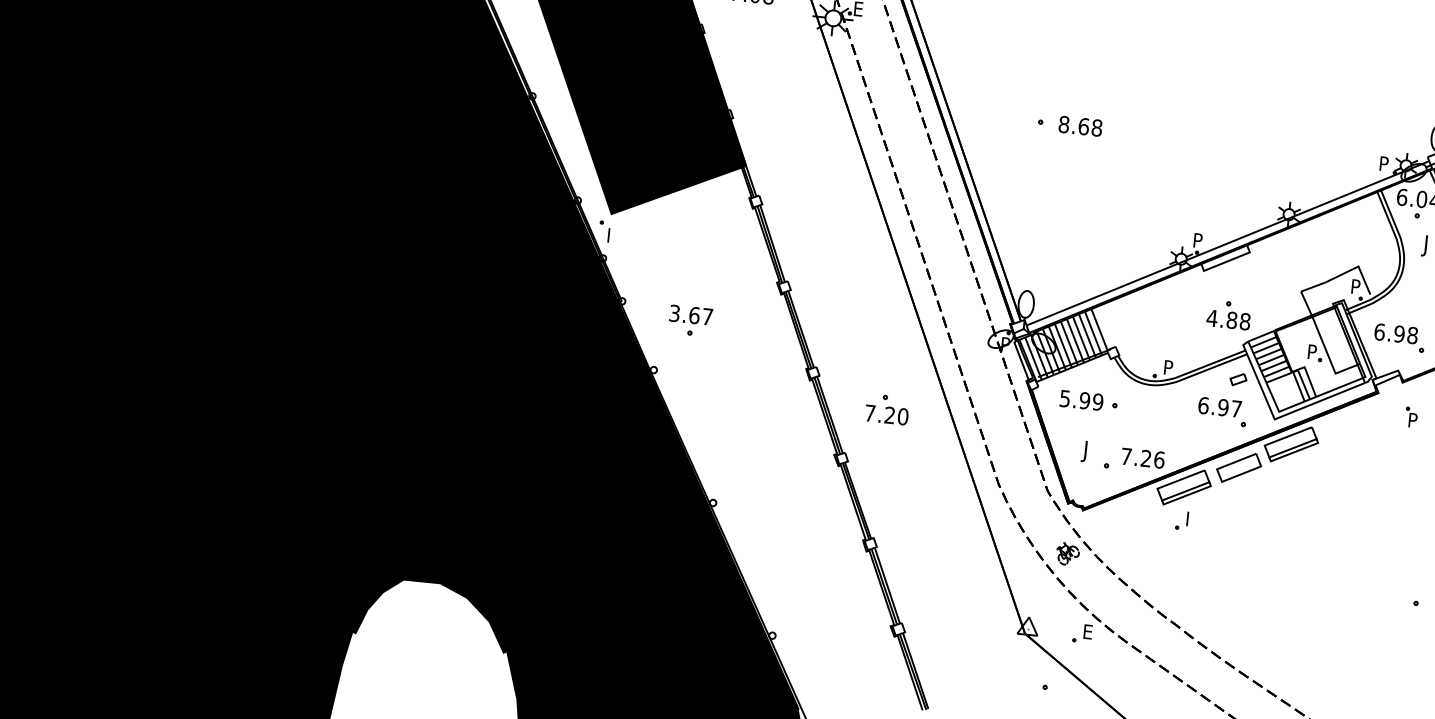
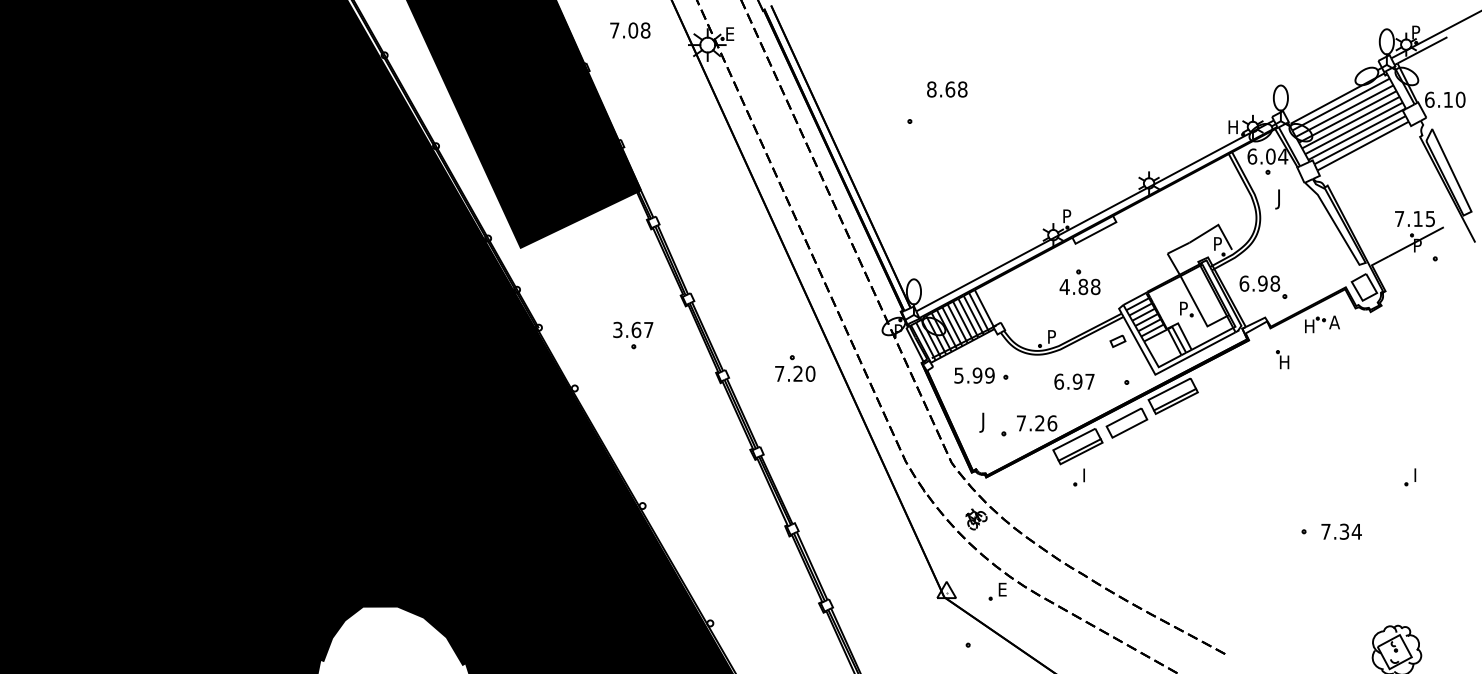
text: (1080, 126) -> (947, 89), moved
text: (1385, 163) -> (1233, 126), P -> H
part: (604, 231) -> (515, 264), removed
part: (1228, 315) -> (1079, 282), moved
part: (690, 321) -> (633, 335), moved
text: (1220, 407) -> (1074, 381), moved
part: (887, 409) -> (795, 368), moved
text: (1414, 420) -> (1285, 362), P -> H

